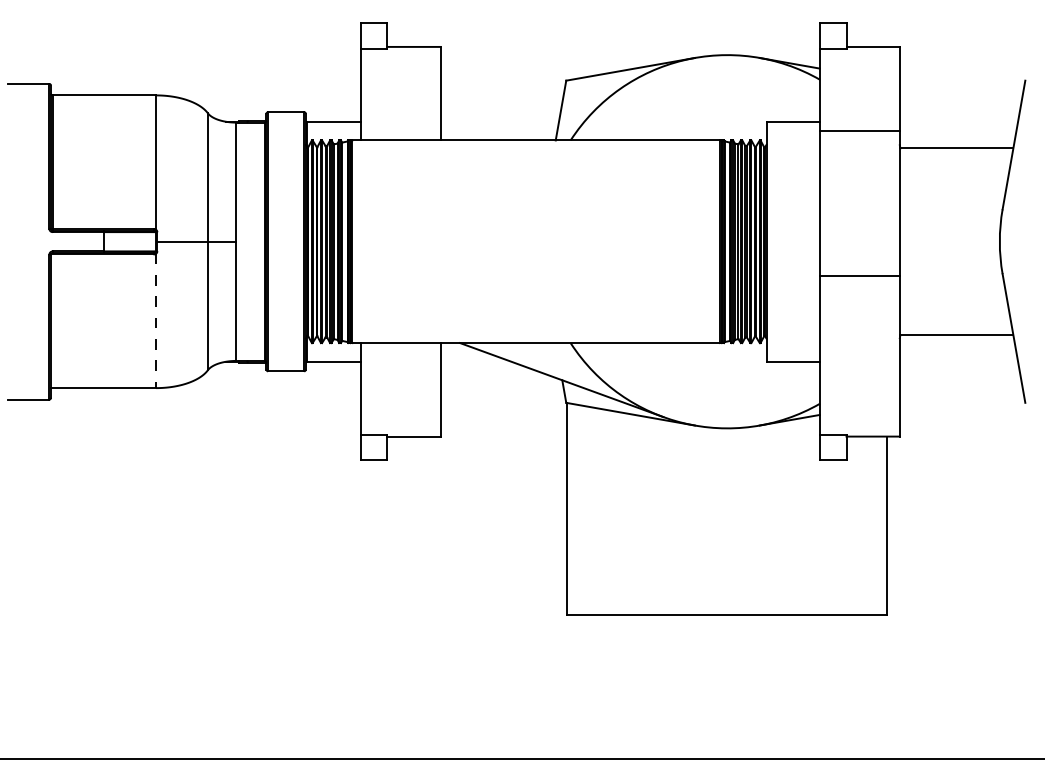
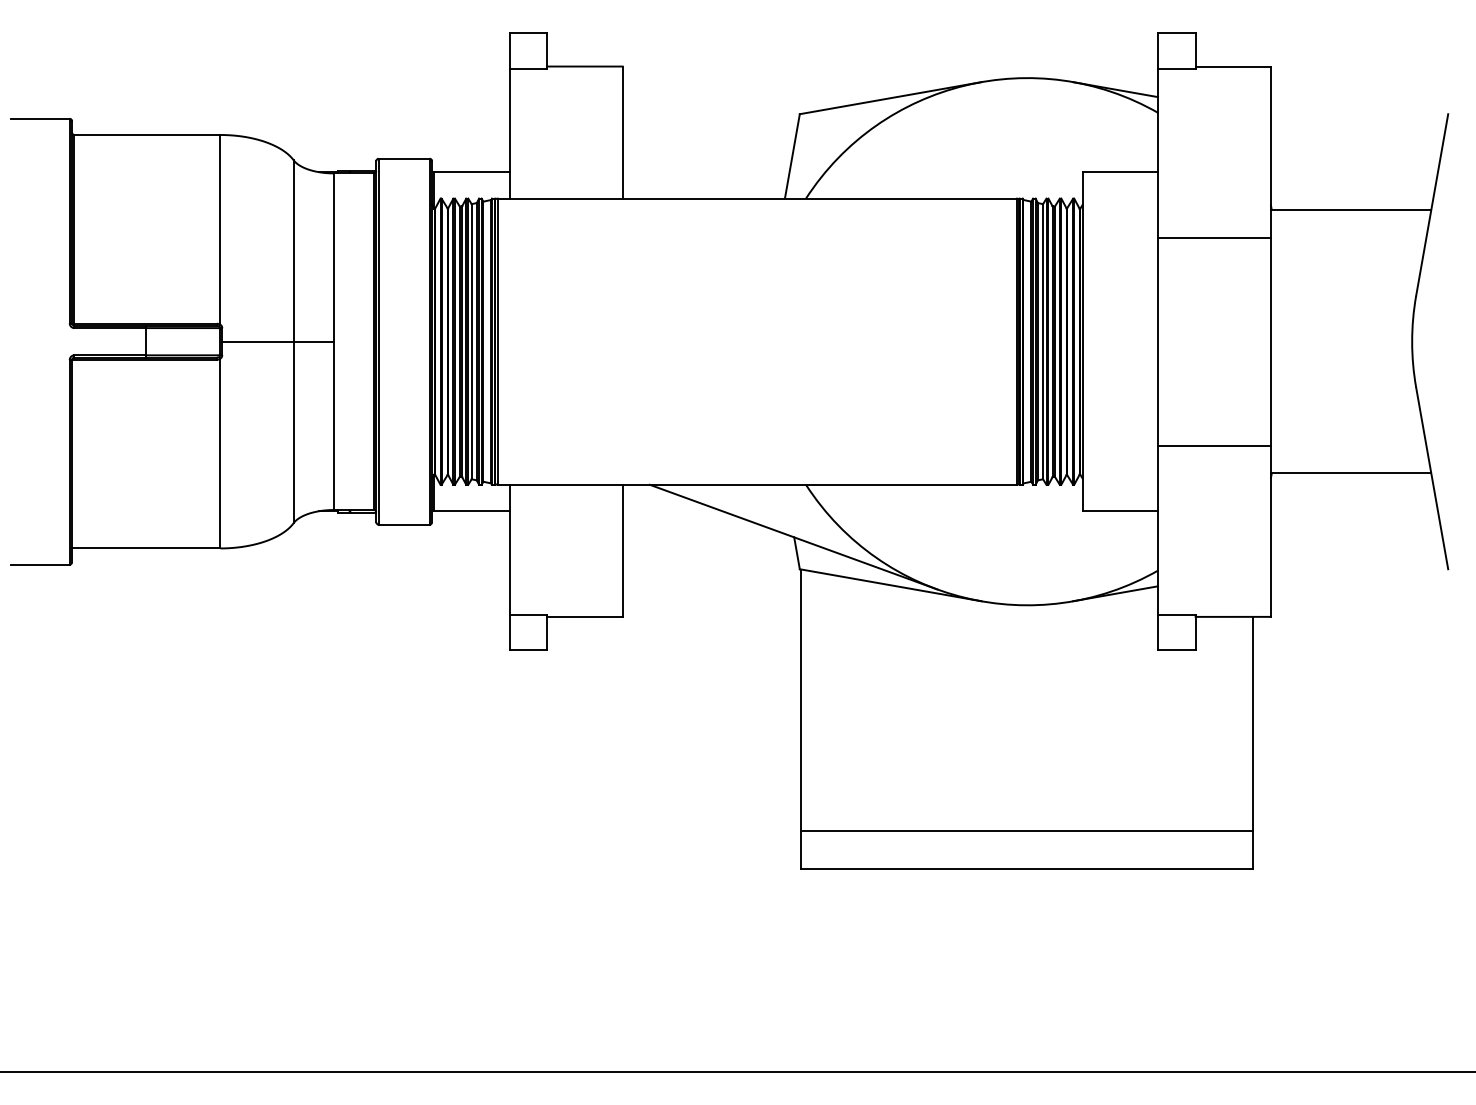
line: (859, 131) -> (1214, 237), moved
line: (859, 276) -> (1214, 445), moved
line: (156, 320) -> (220, 453), dashed -> solid
line: (727, 588) -> (1027, 831), added

